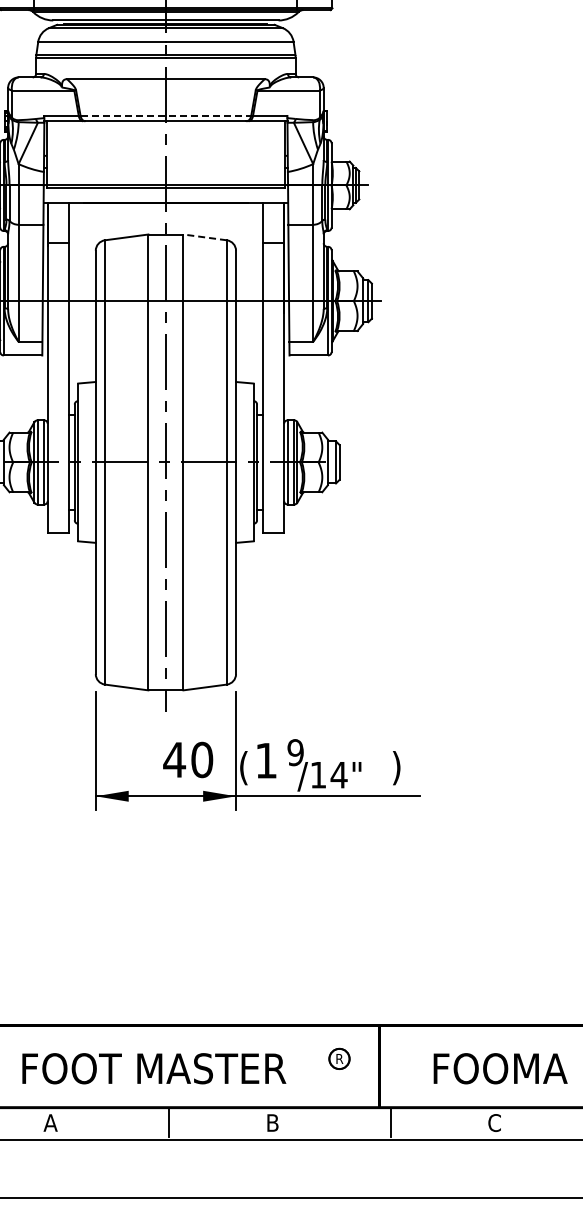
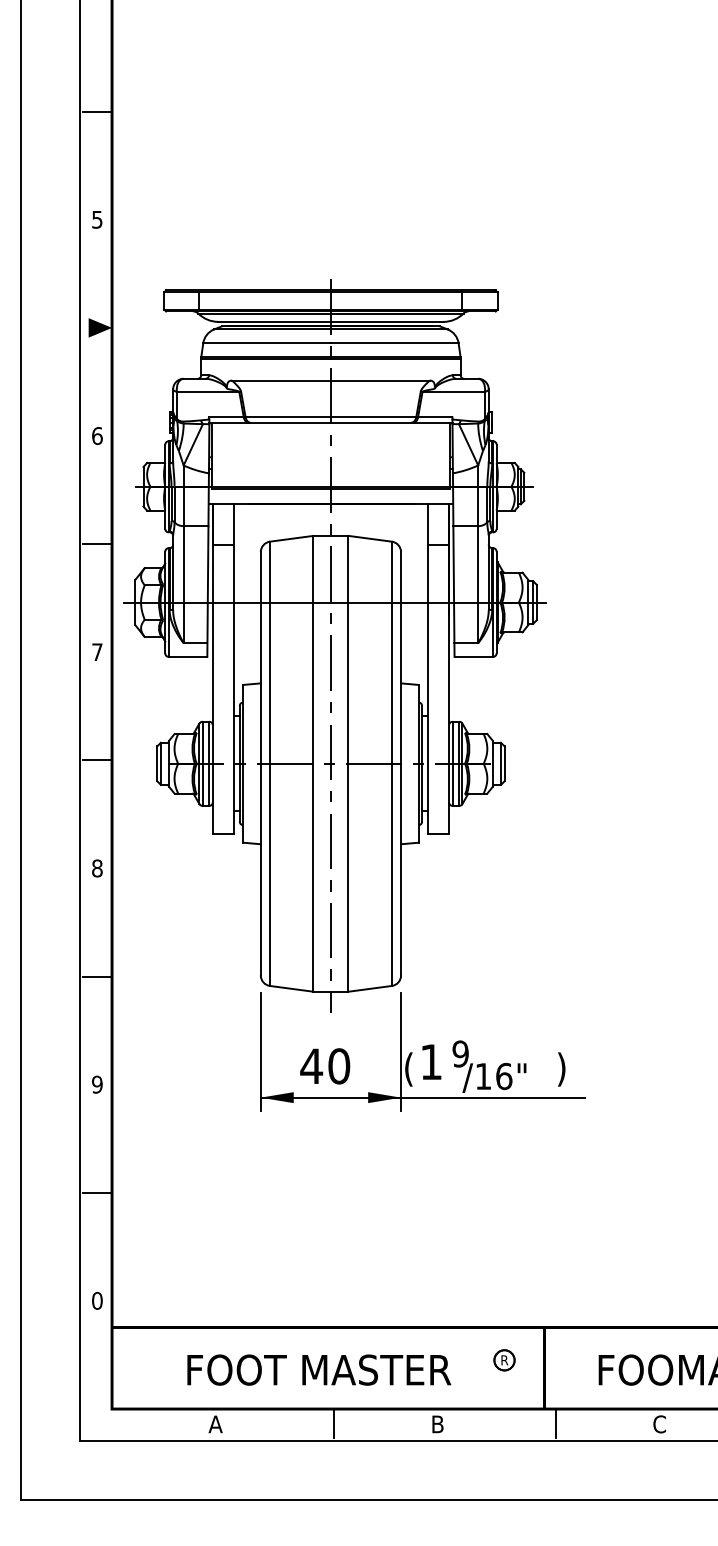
line: (166, 116) -> (331, 417), dashed -> solid
line: (205, 237) -> (370, 538), dashed -> solid
text: (188, 760) -> (325, 1066), moved
text: (338, 775) -> (503, 1076), /14" -> /16"

